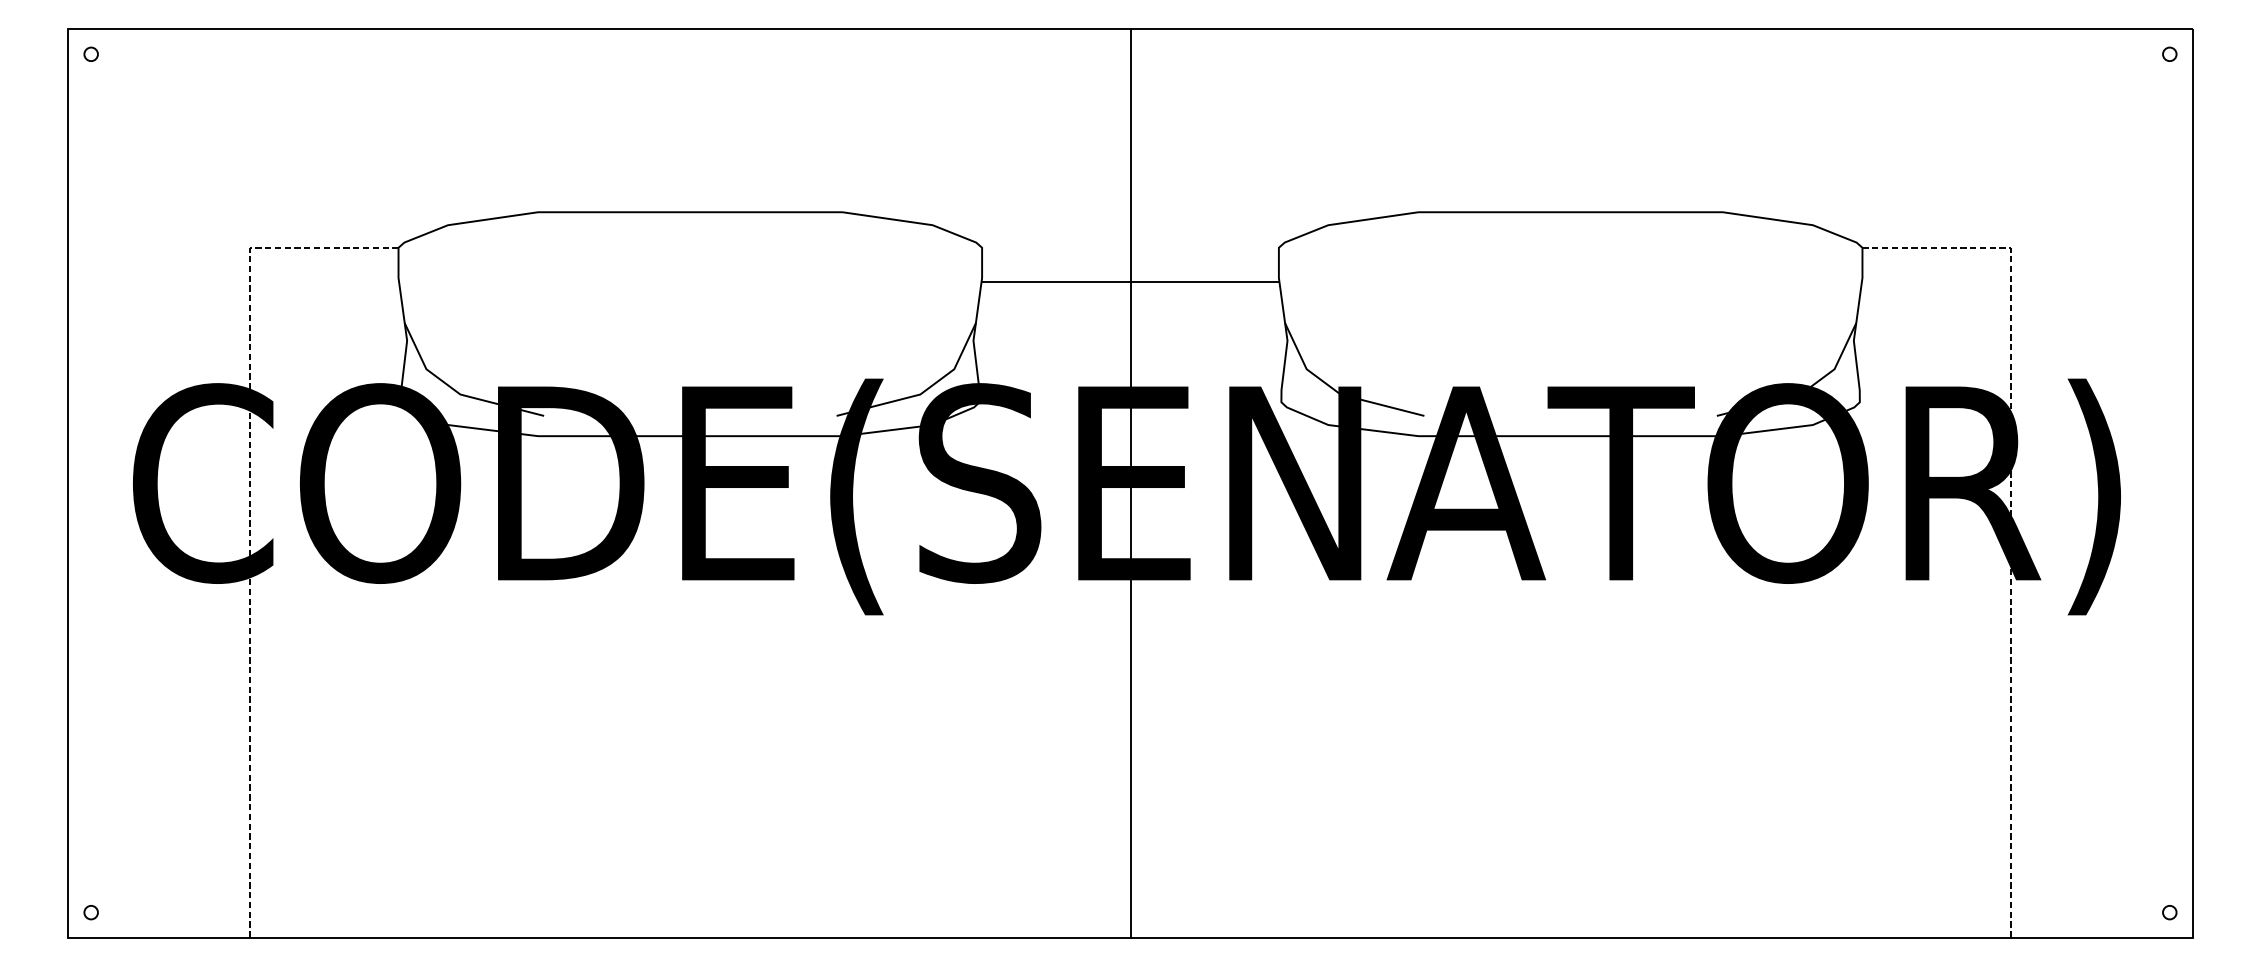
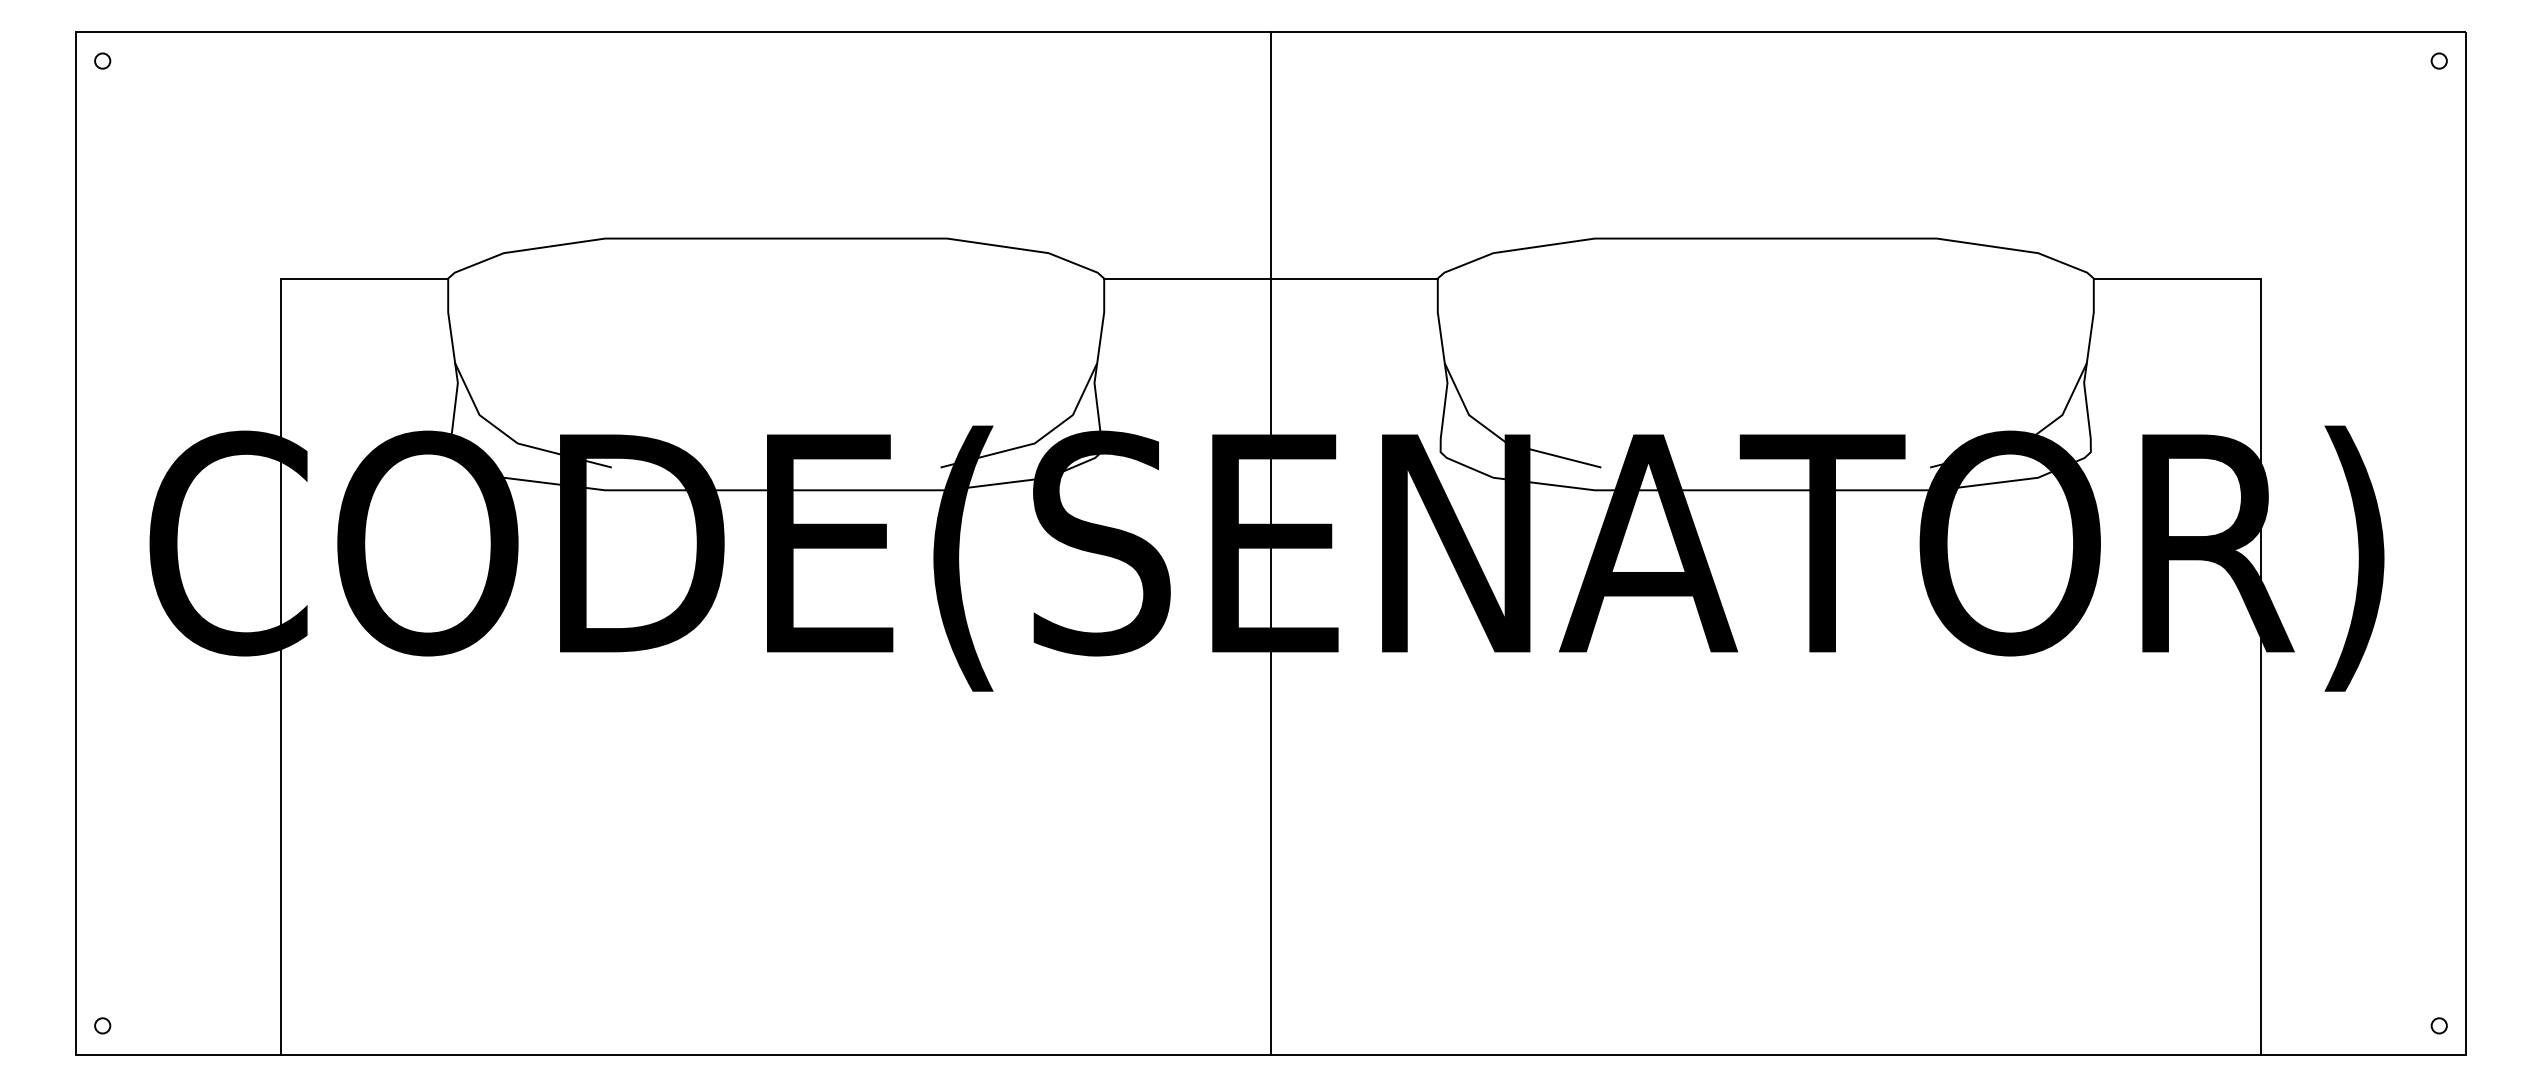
line: (1130, 281) -> (1270, 278), moved
line: (250, 518) -> (281, 582), dashed -> solid
line: (2010, 518) -> (2260, 582), dashed -> solid

